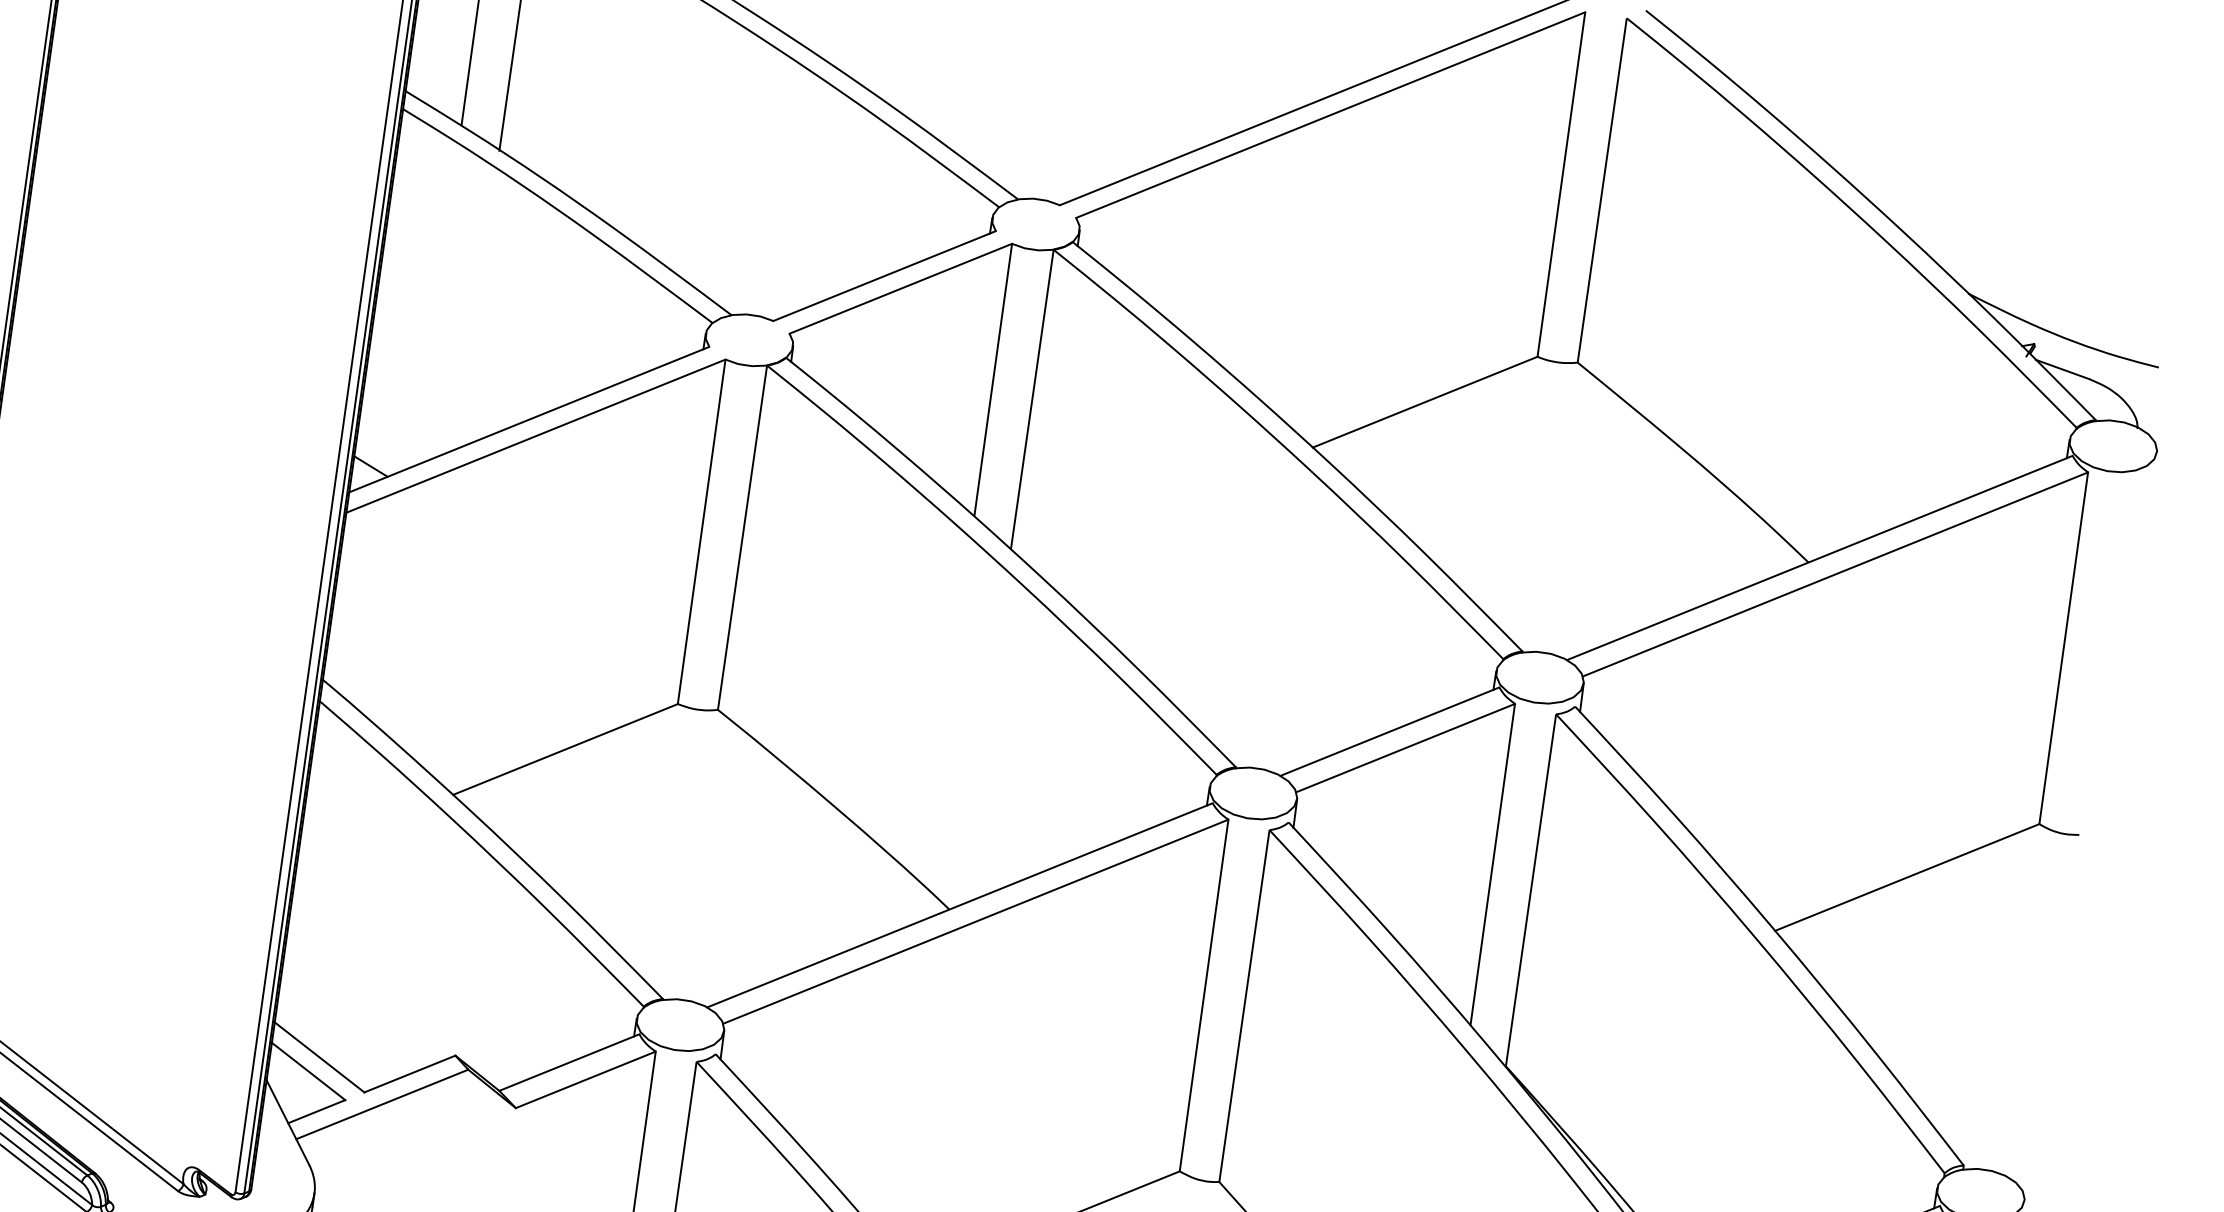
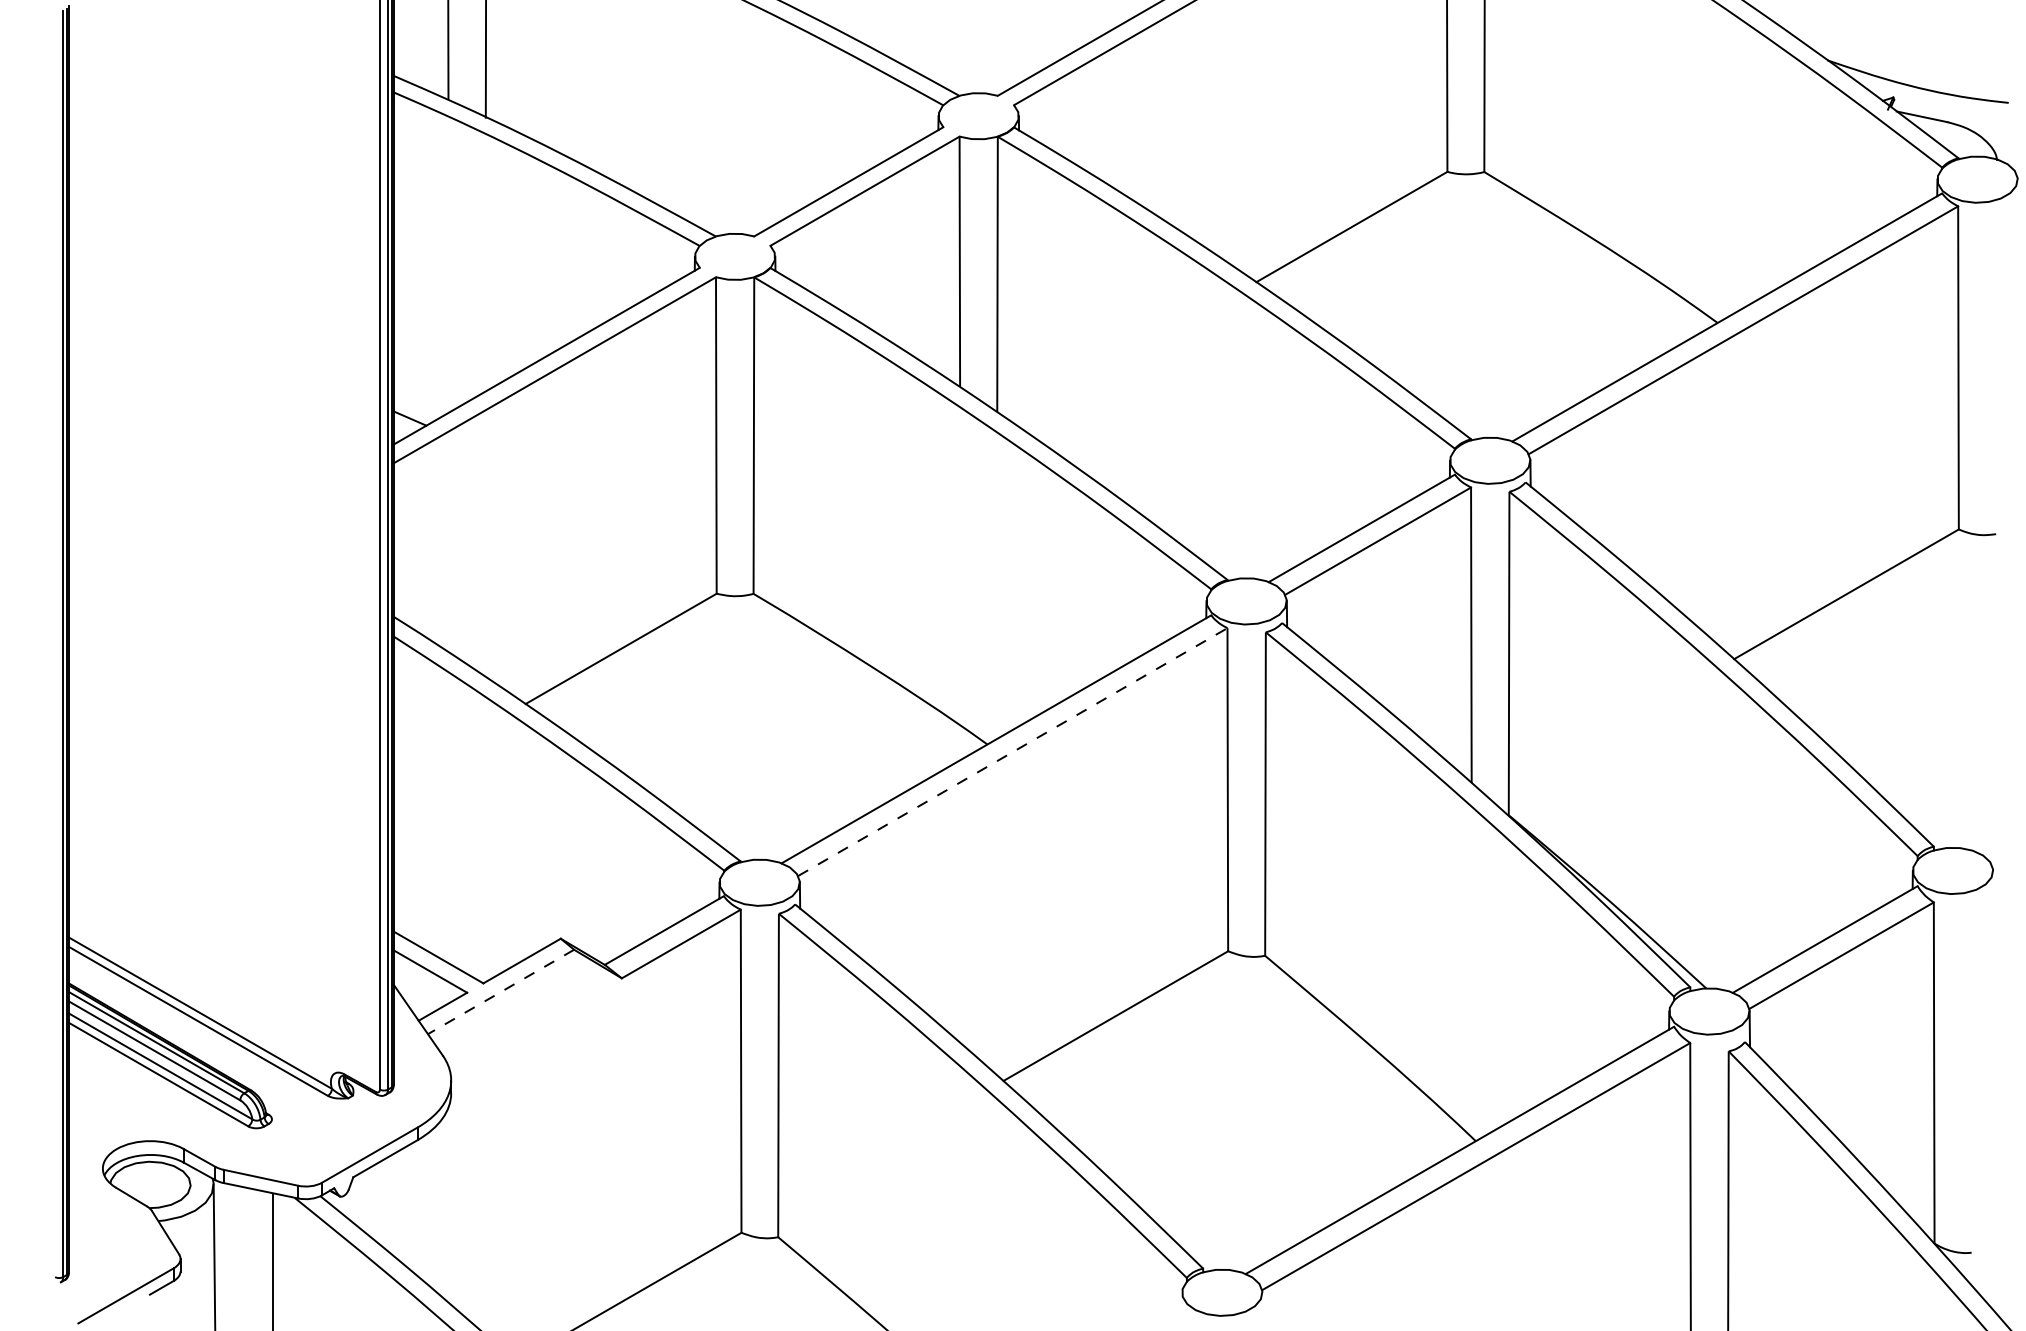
line: (975, 922) -> (1012, 752), solid -> dashed
line: (381, 1104) -> (500, 992), solid -> dashed

